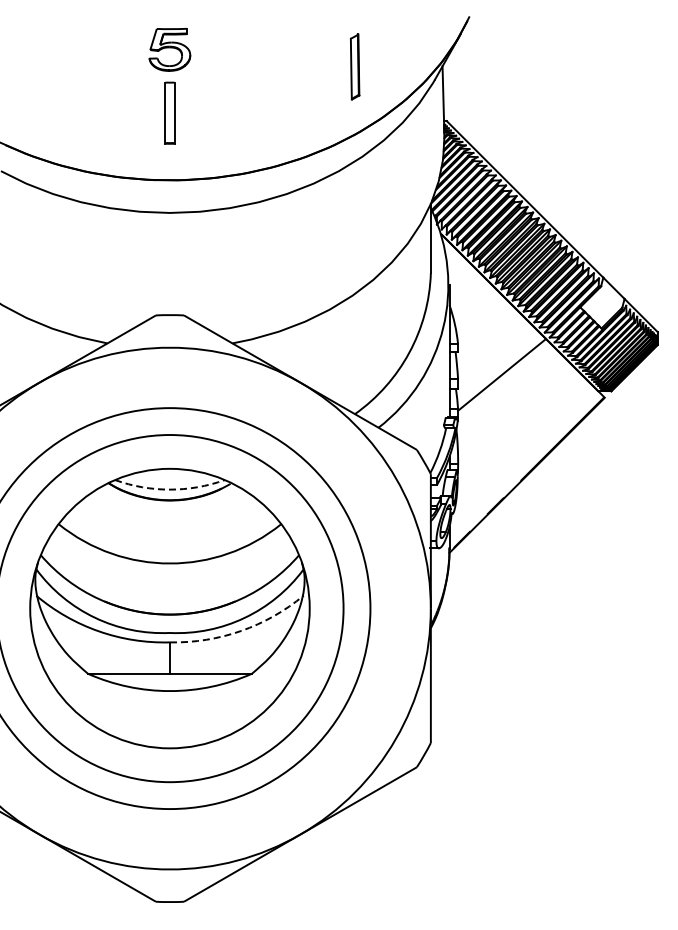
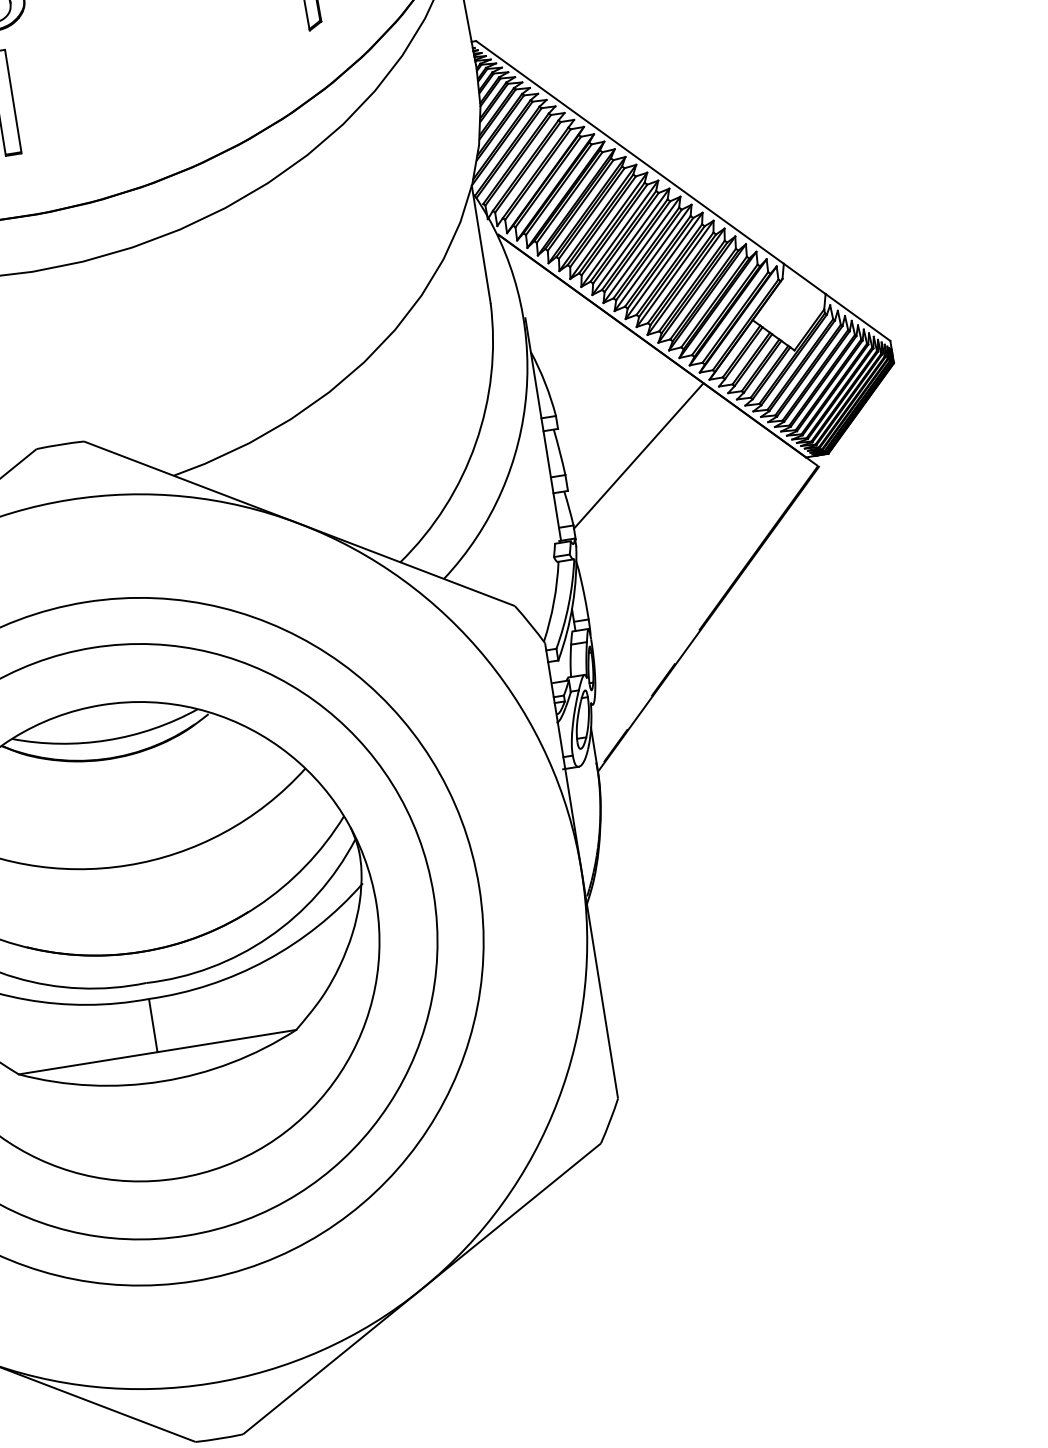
arc: (169, 489) -> (106, 740), dashed -> solid
arc: (241, 631) -> (267, 961), dashed -> solid

